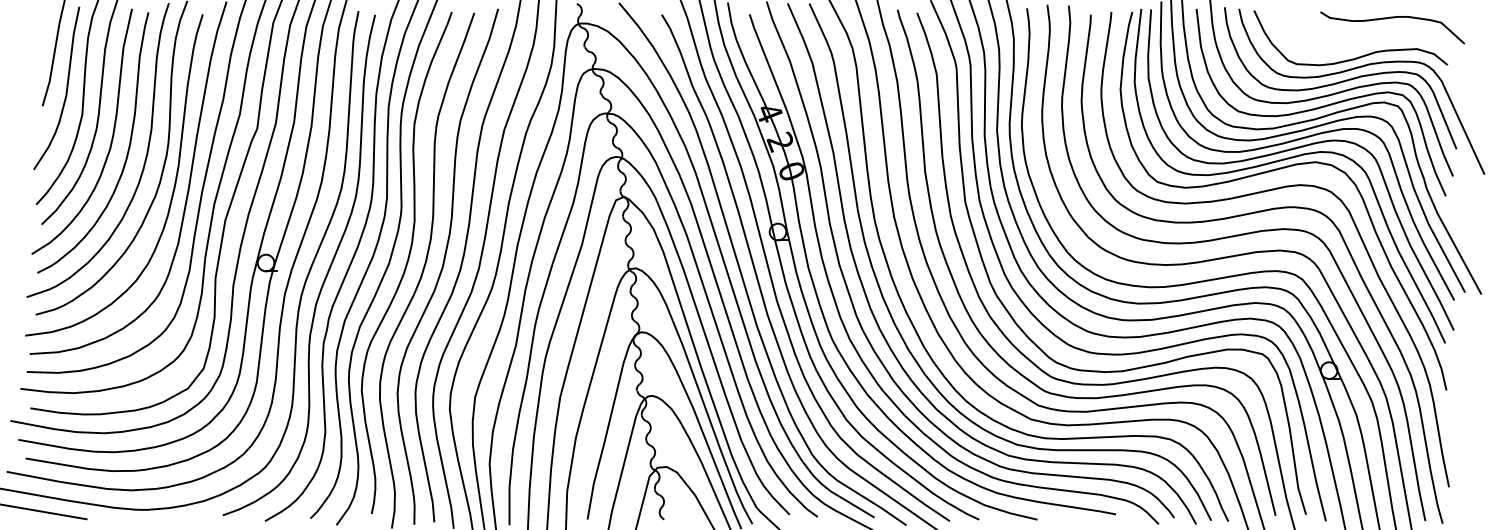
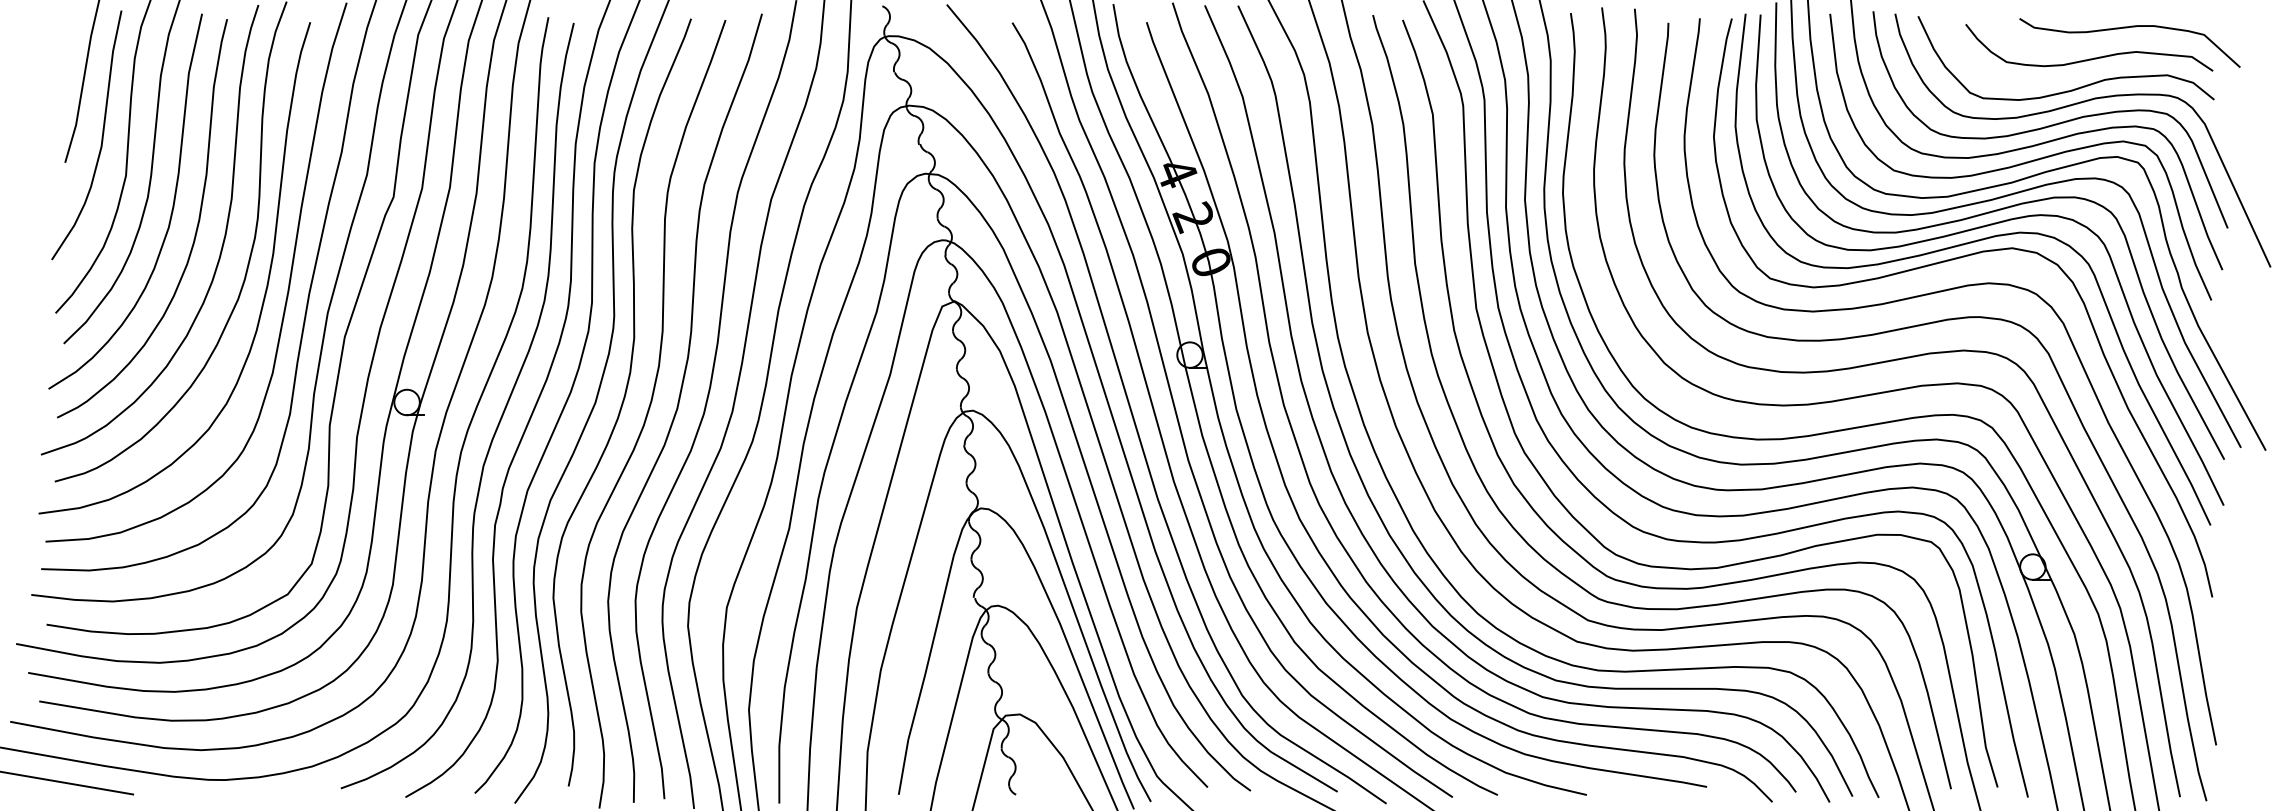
curve: (1366, 37) -> (2090, 57), added

